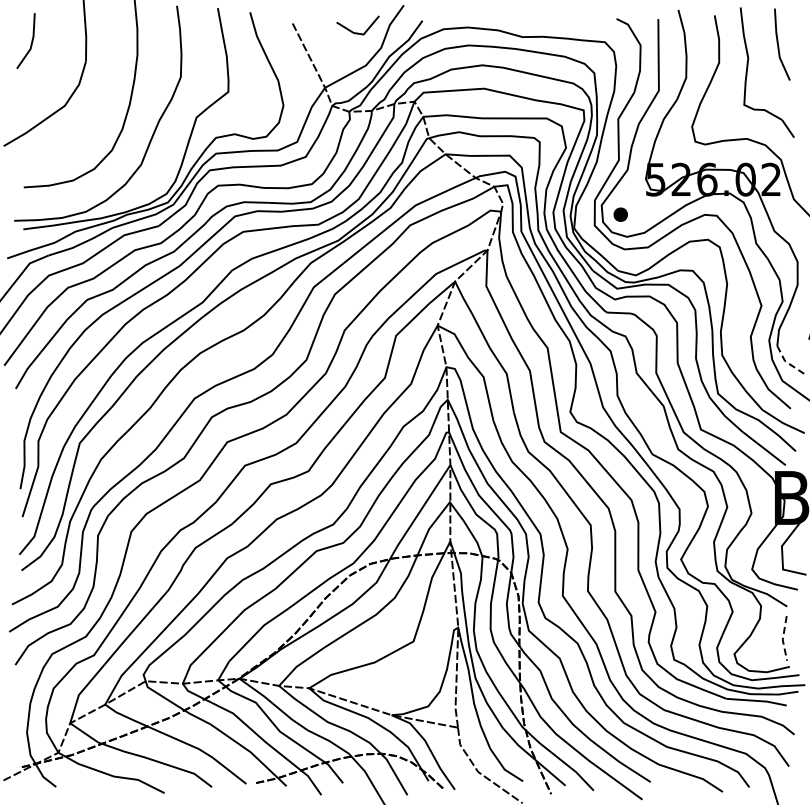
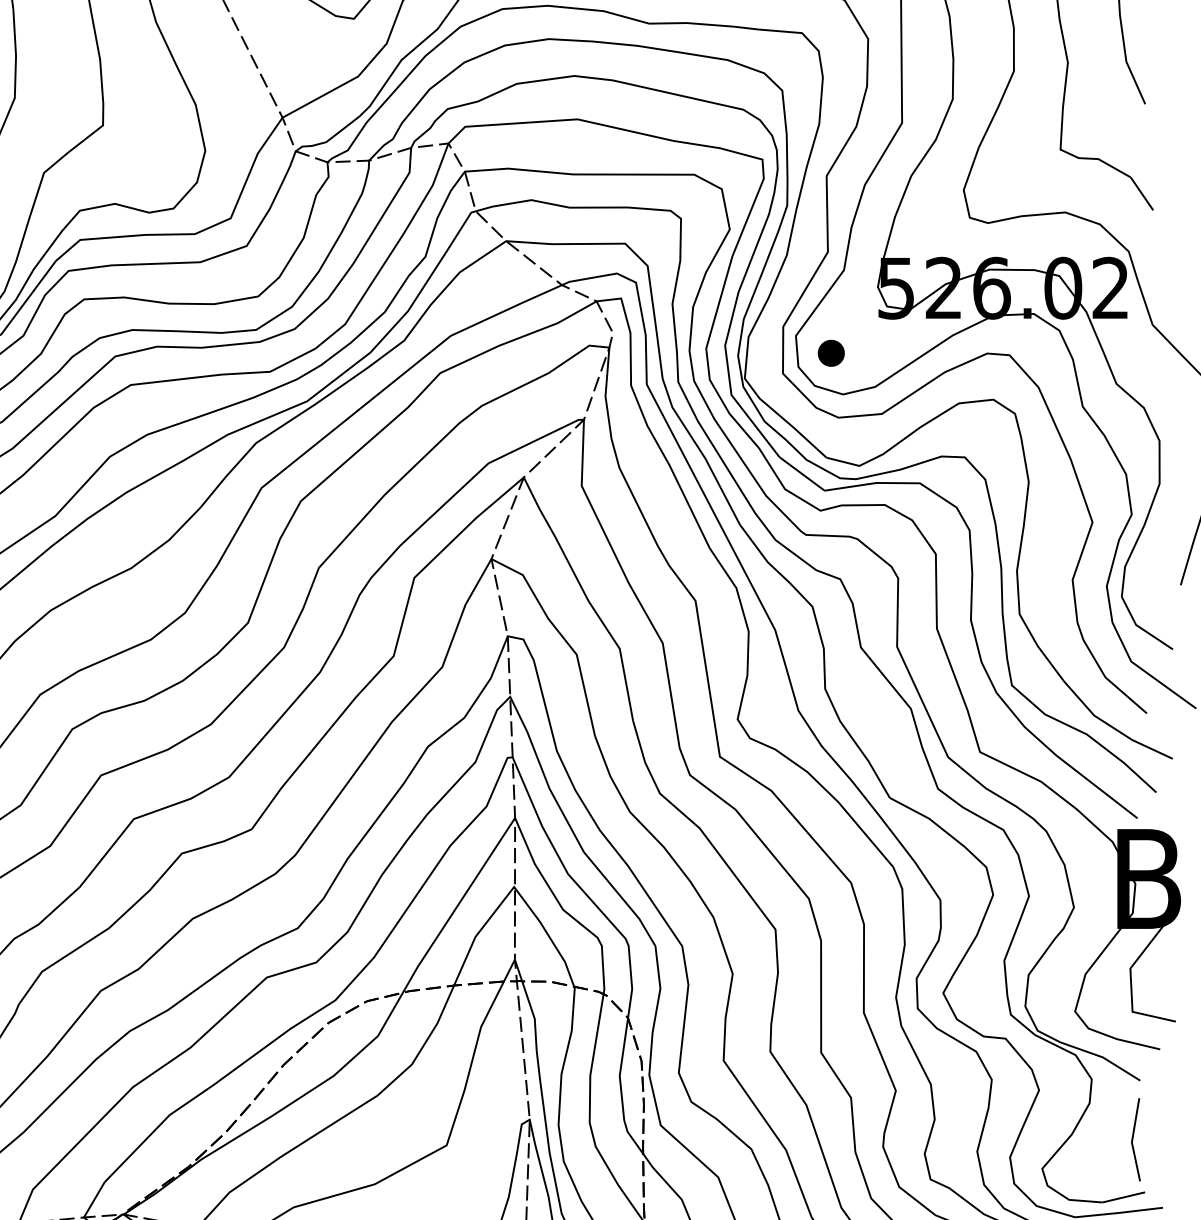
line: (787, 362) -> (1140, 627), dashed -> solid
line: (782, 638) -> (1131, 1139), dashed -> solid

